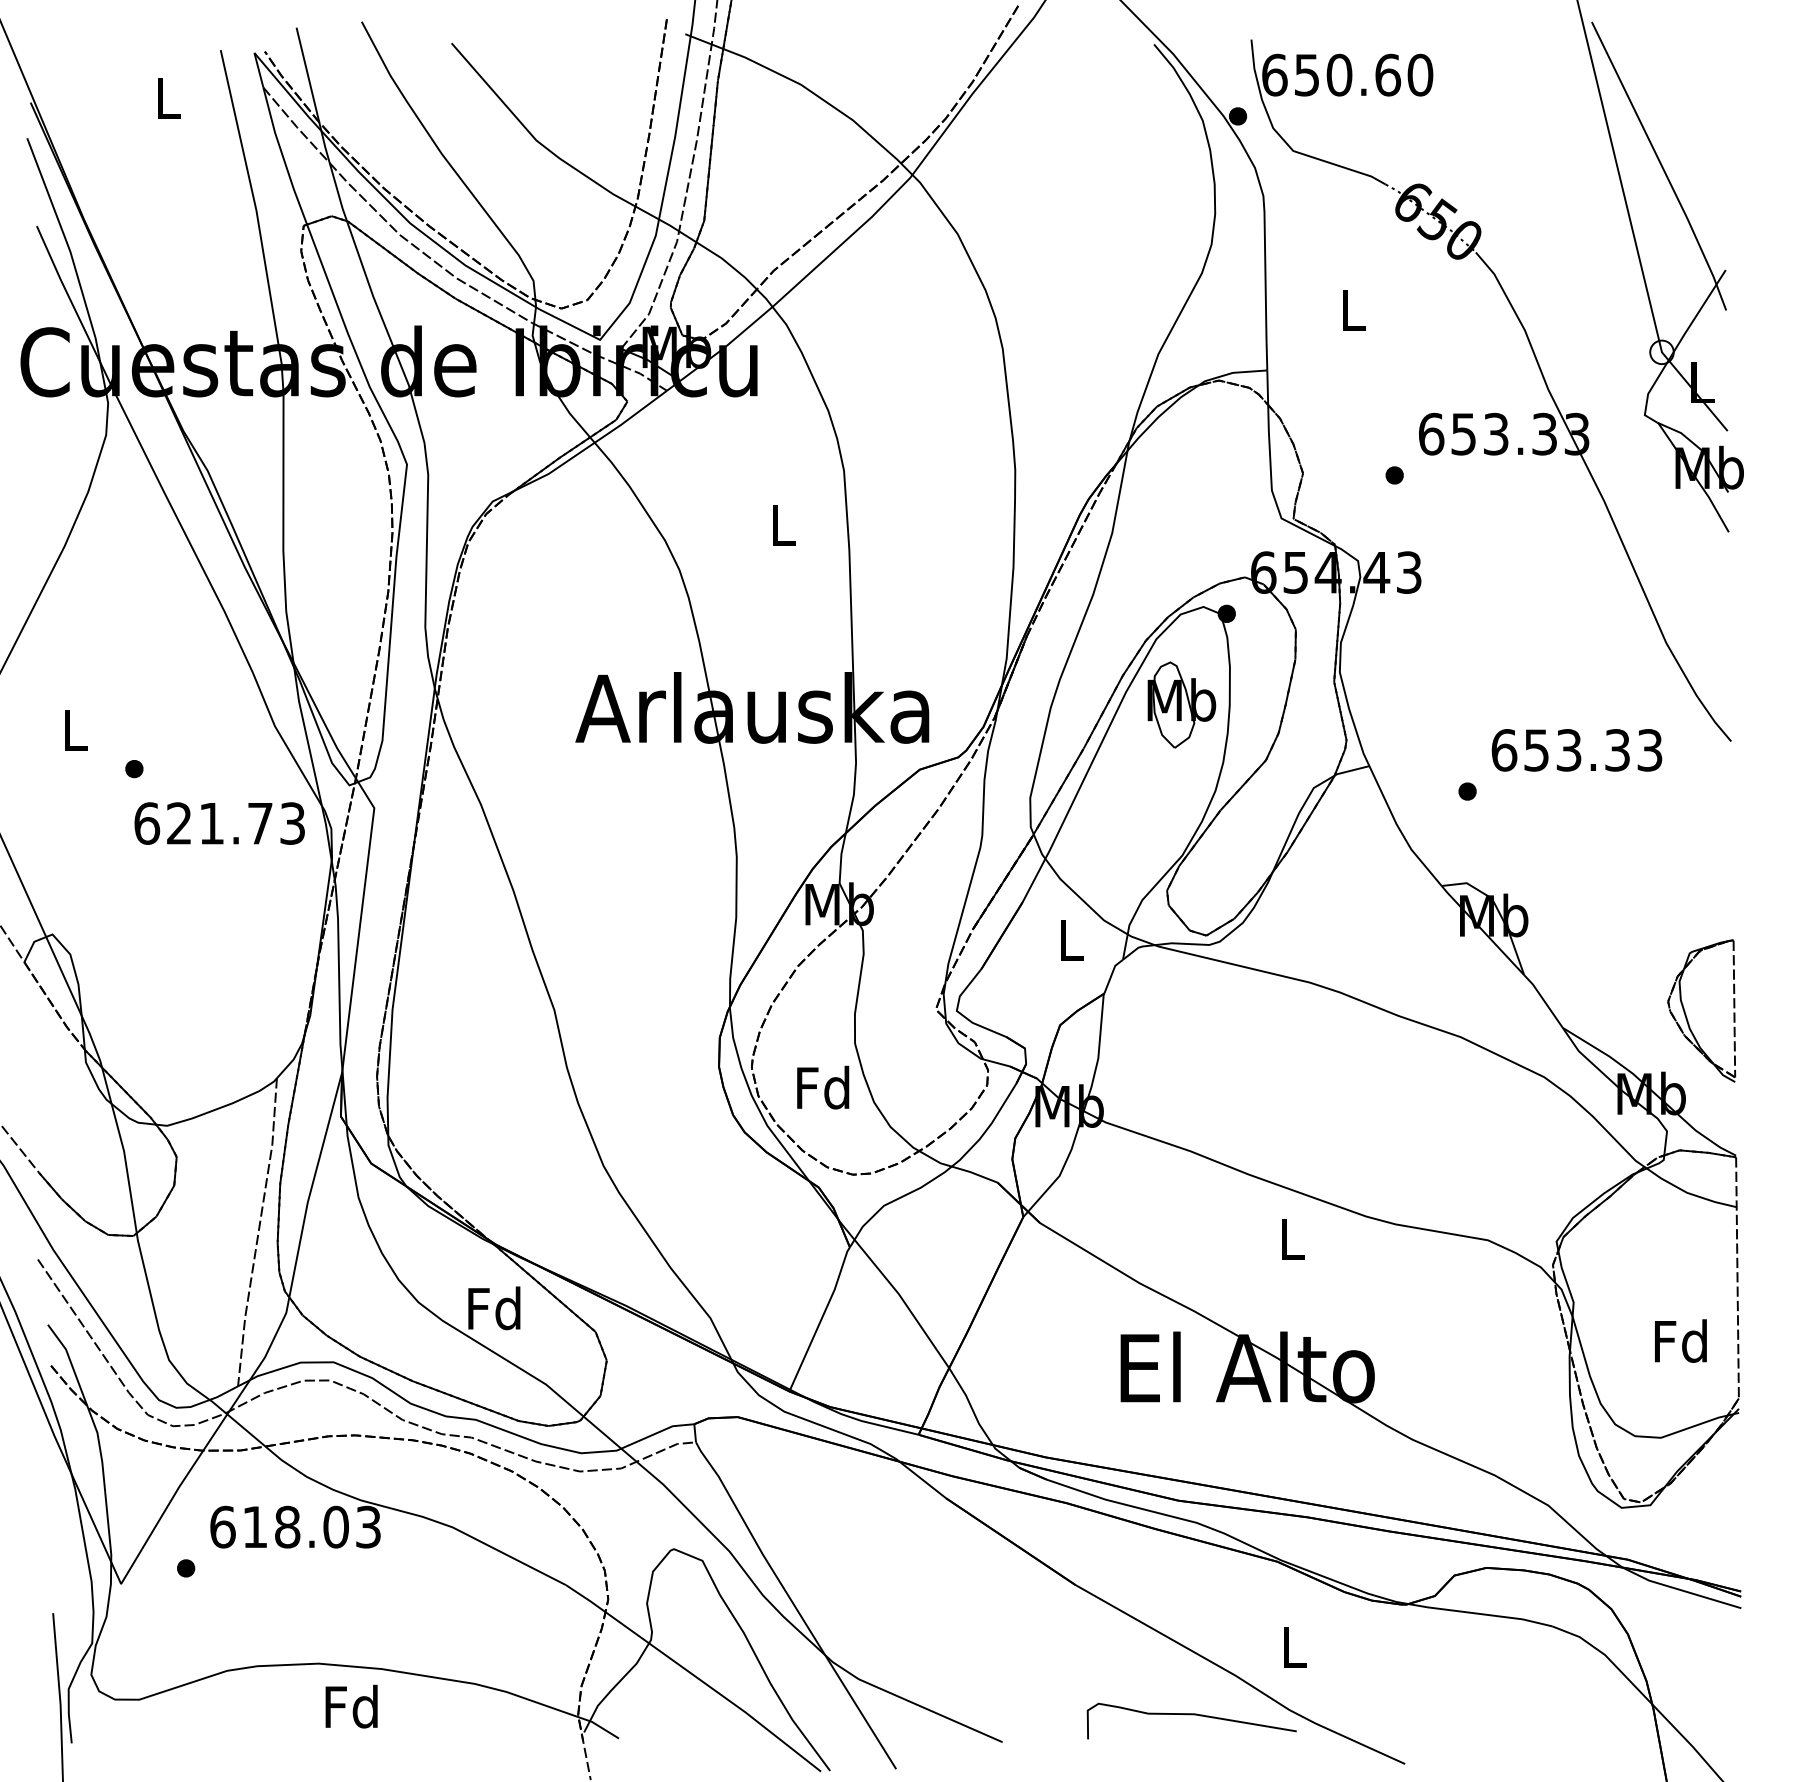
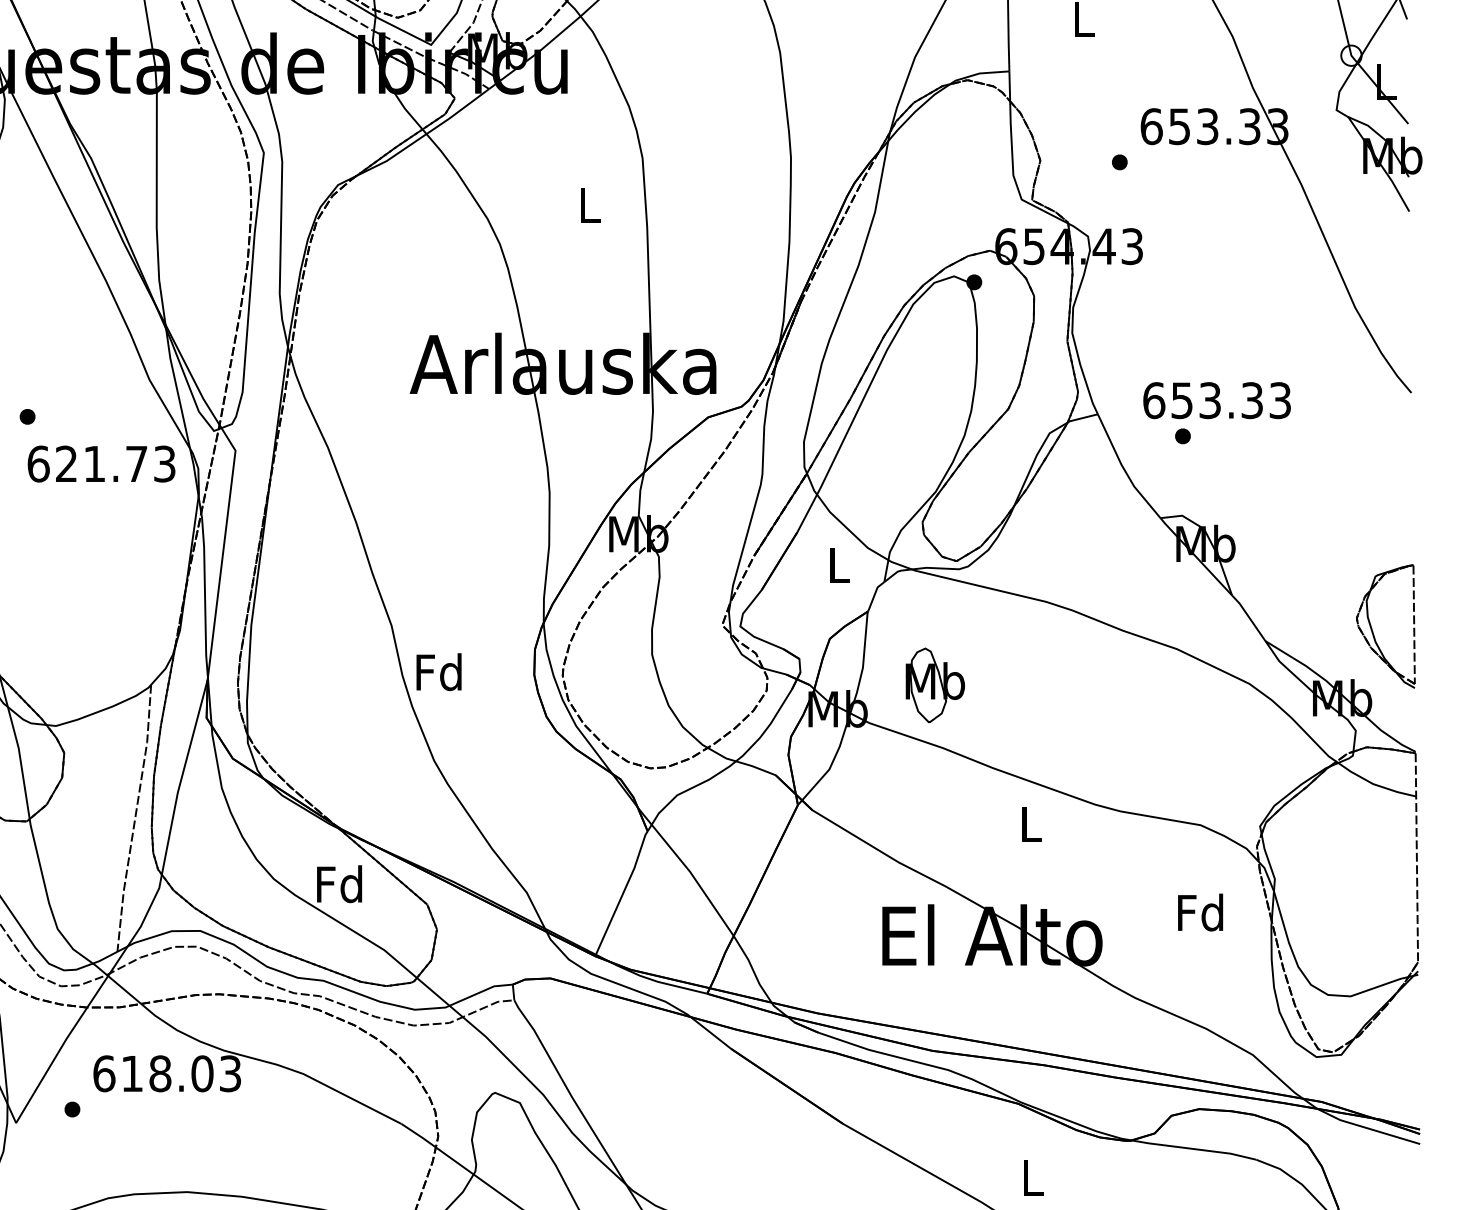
part: (1181, 704) -> (935, 684), moved
text: (1576, 750) -> (1216, 400), moved
text: (823, 1087) -> (439, 671), moved
text: (1680, 1340) -> (1200, 912), moved

